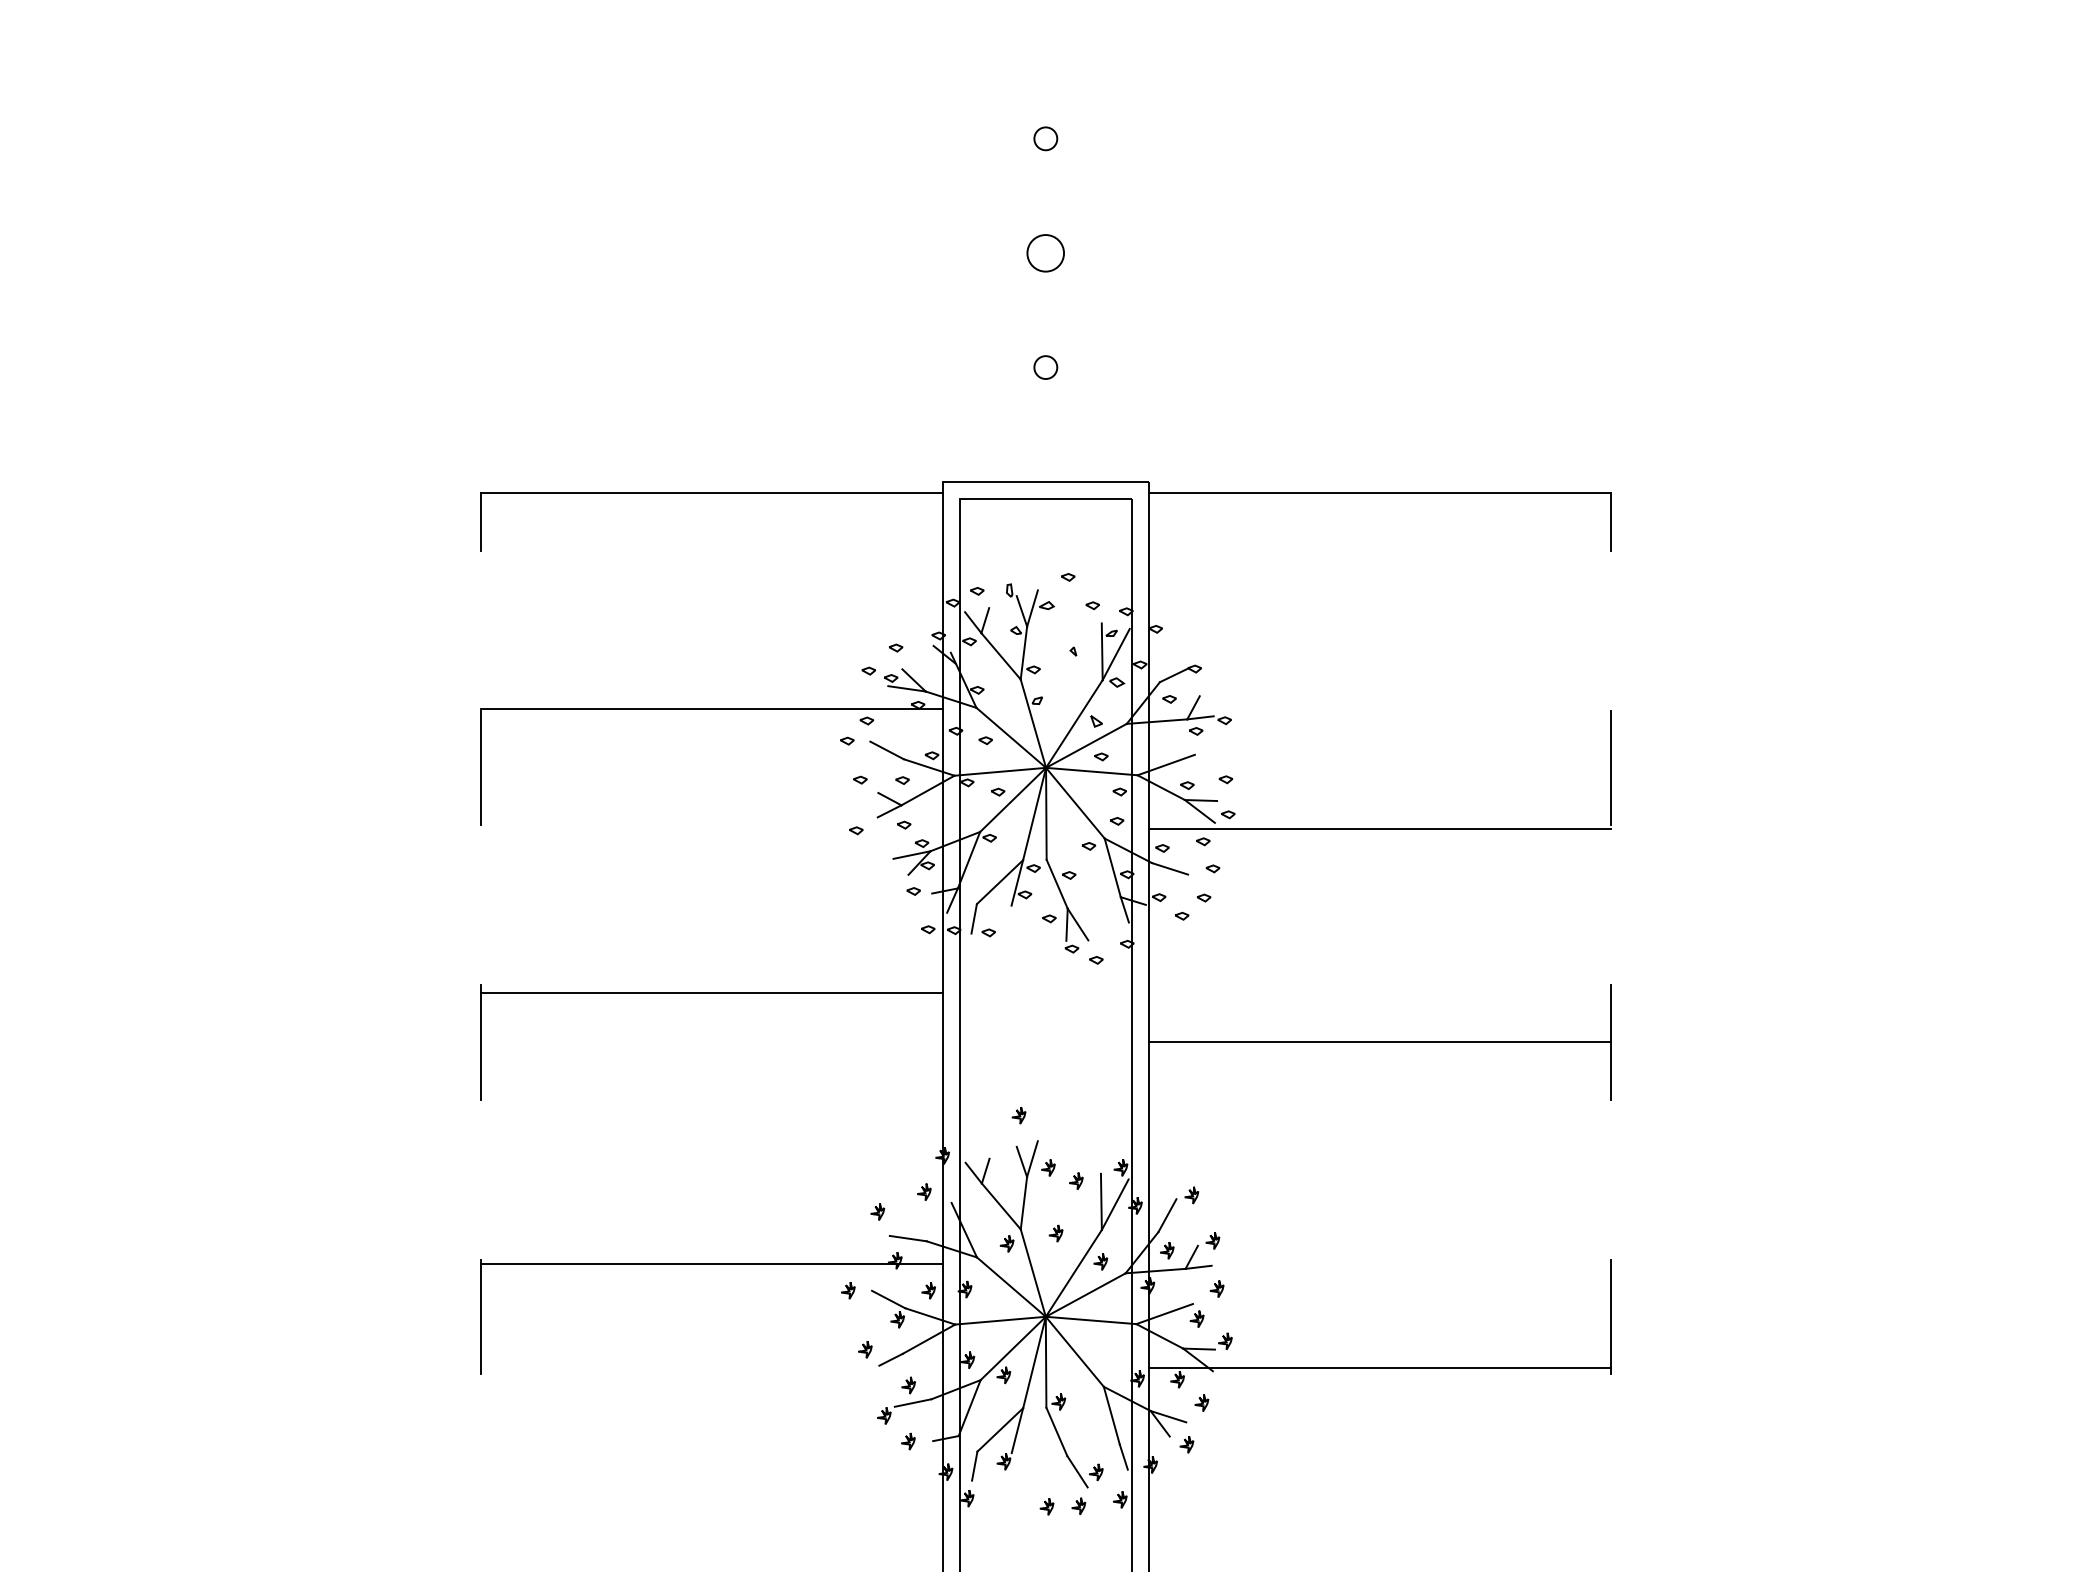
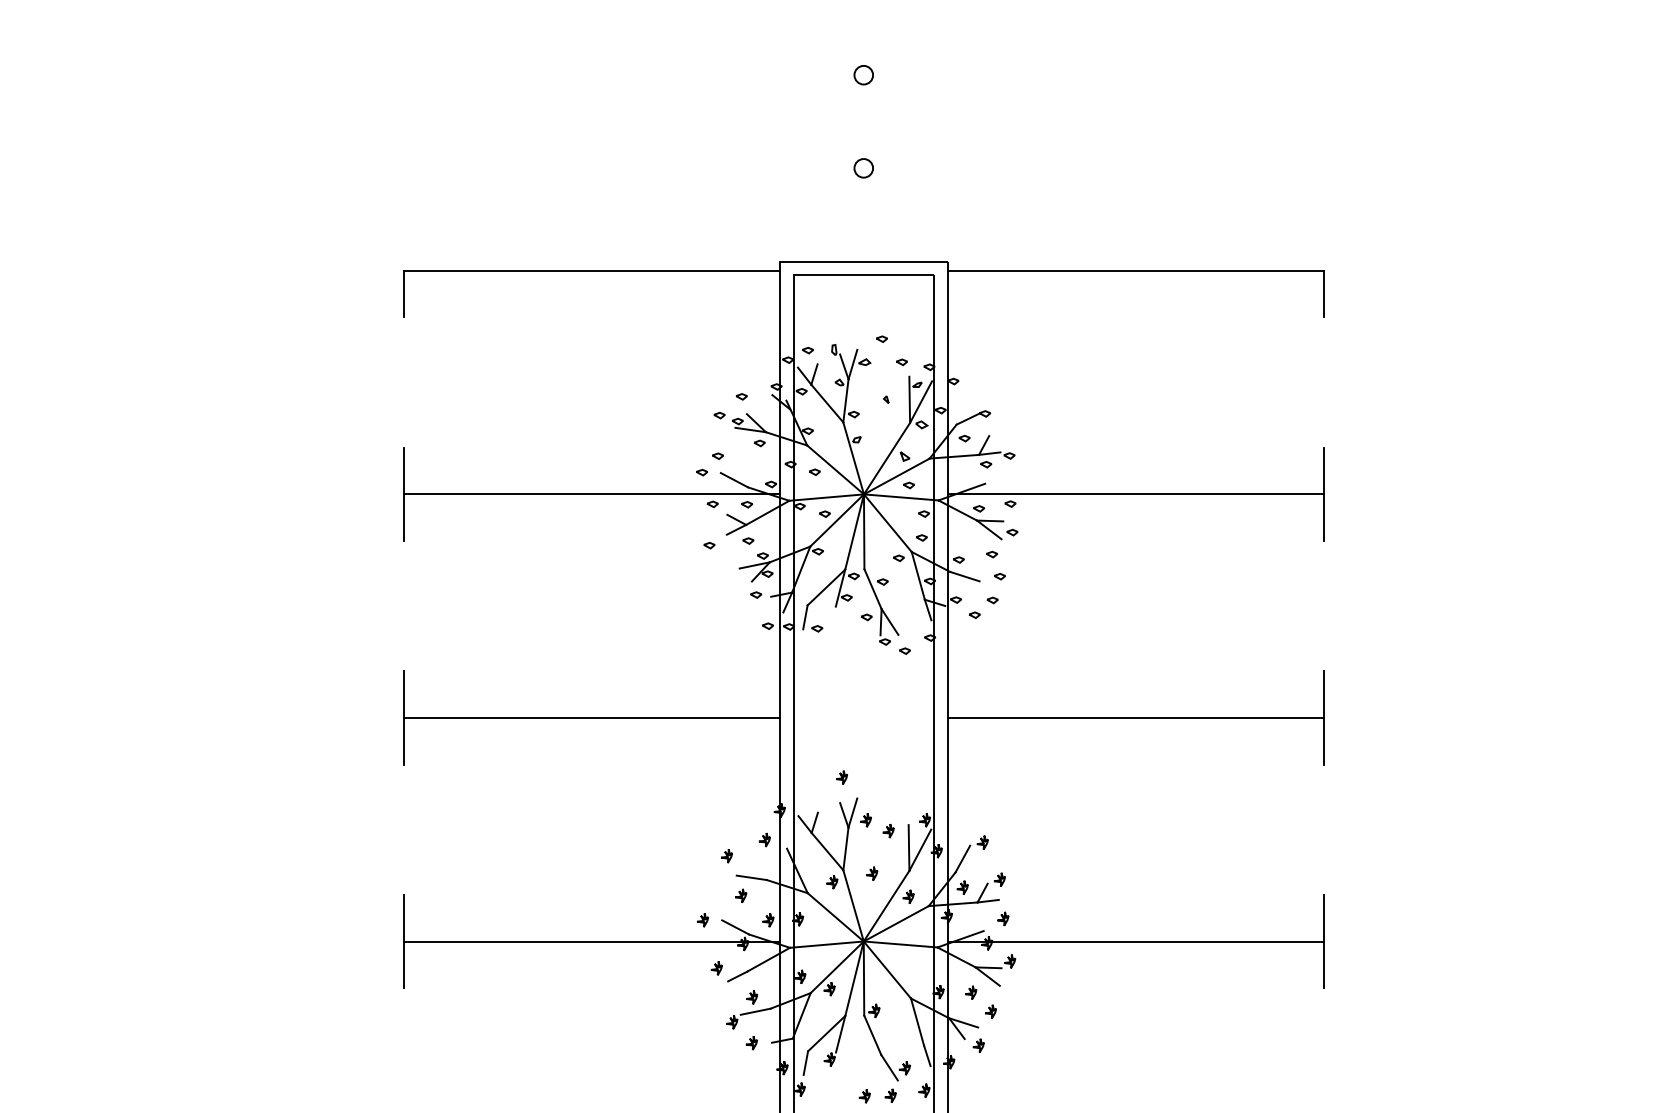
circle: (1045, 252) -> (863, 74), size x0.62
line: (711, 708) -> (591, 494), moved
line: (1379, 828) -> (1135, 494), moved
line: (711, 993) -> (591, 718), moved
line: (711, 1263) -> (591, 941), moved
line: (1379, 1367) -> (1135, 941), moved

